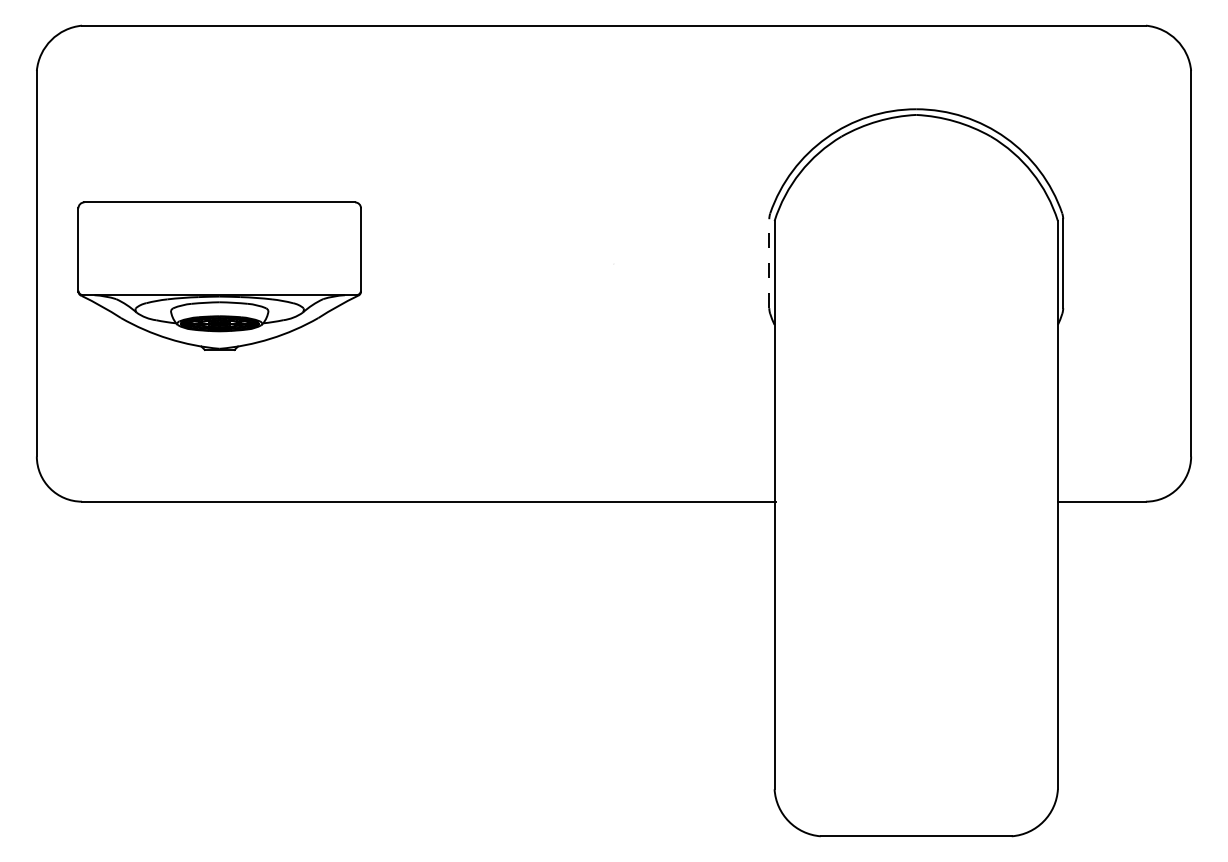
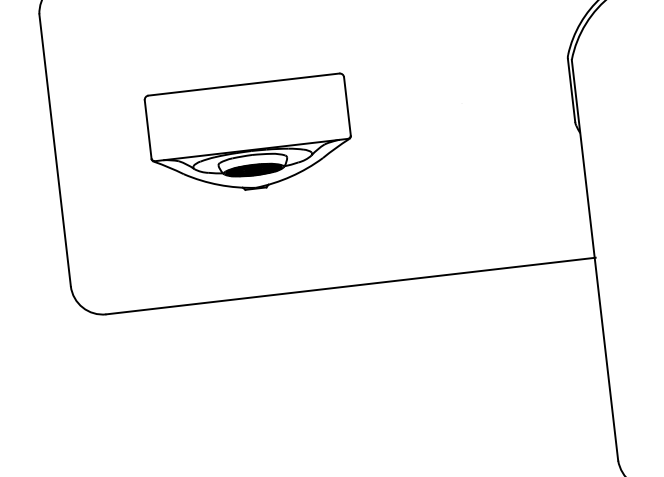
line: (769, 263) -> (571, 90), dashed -> solid
part: (219, 275) -> (249, 136), moved

